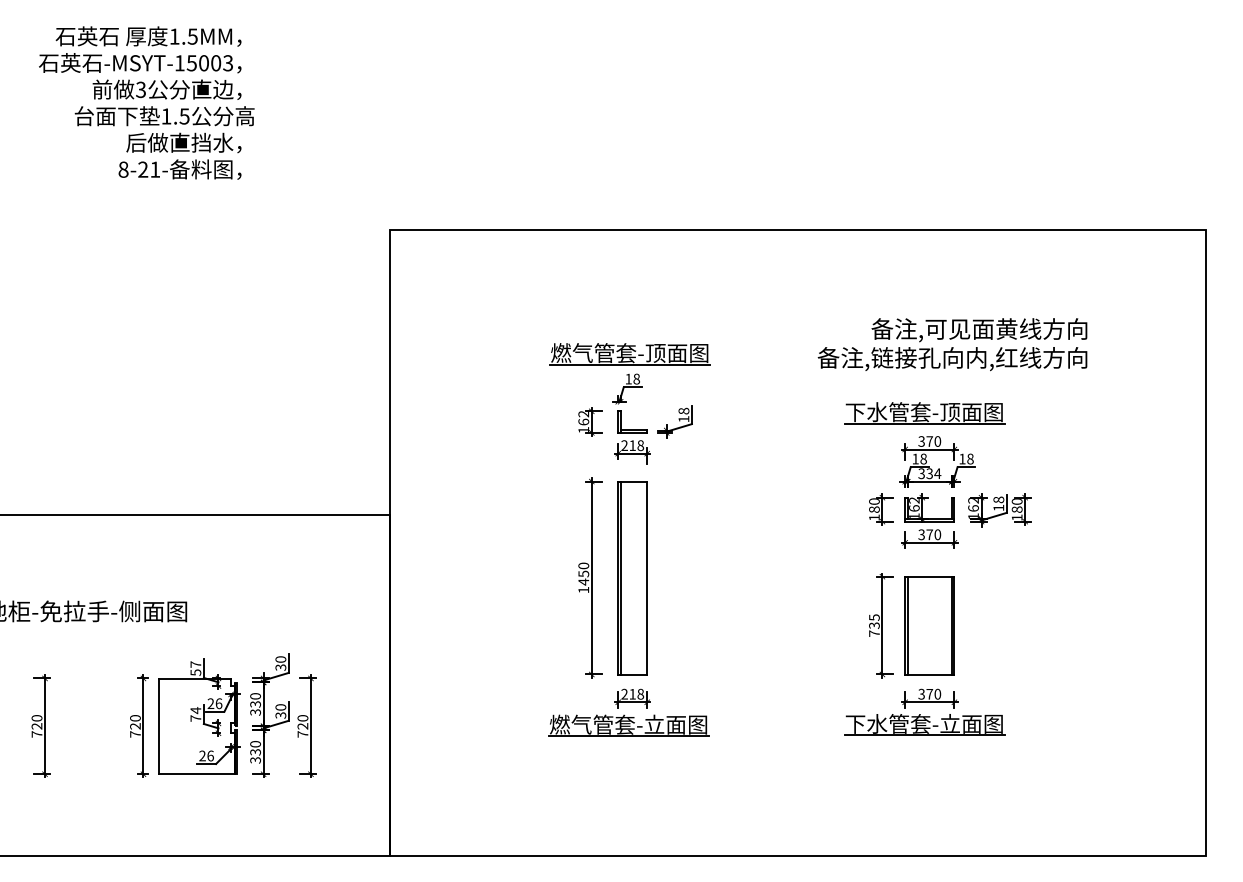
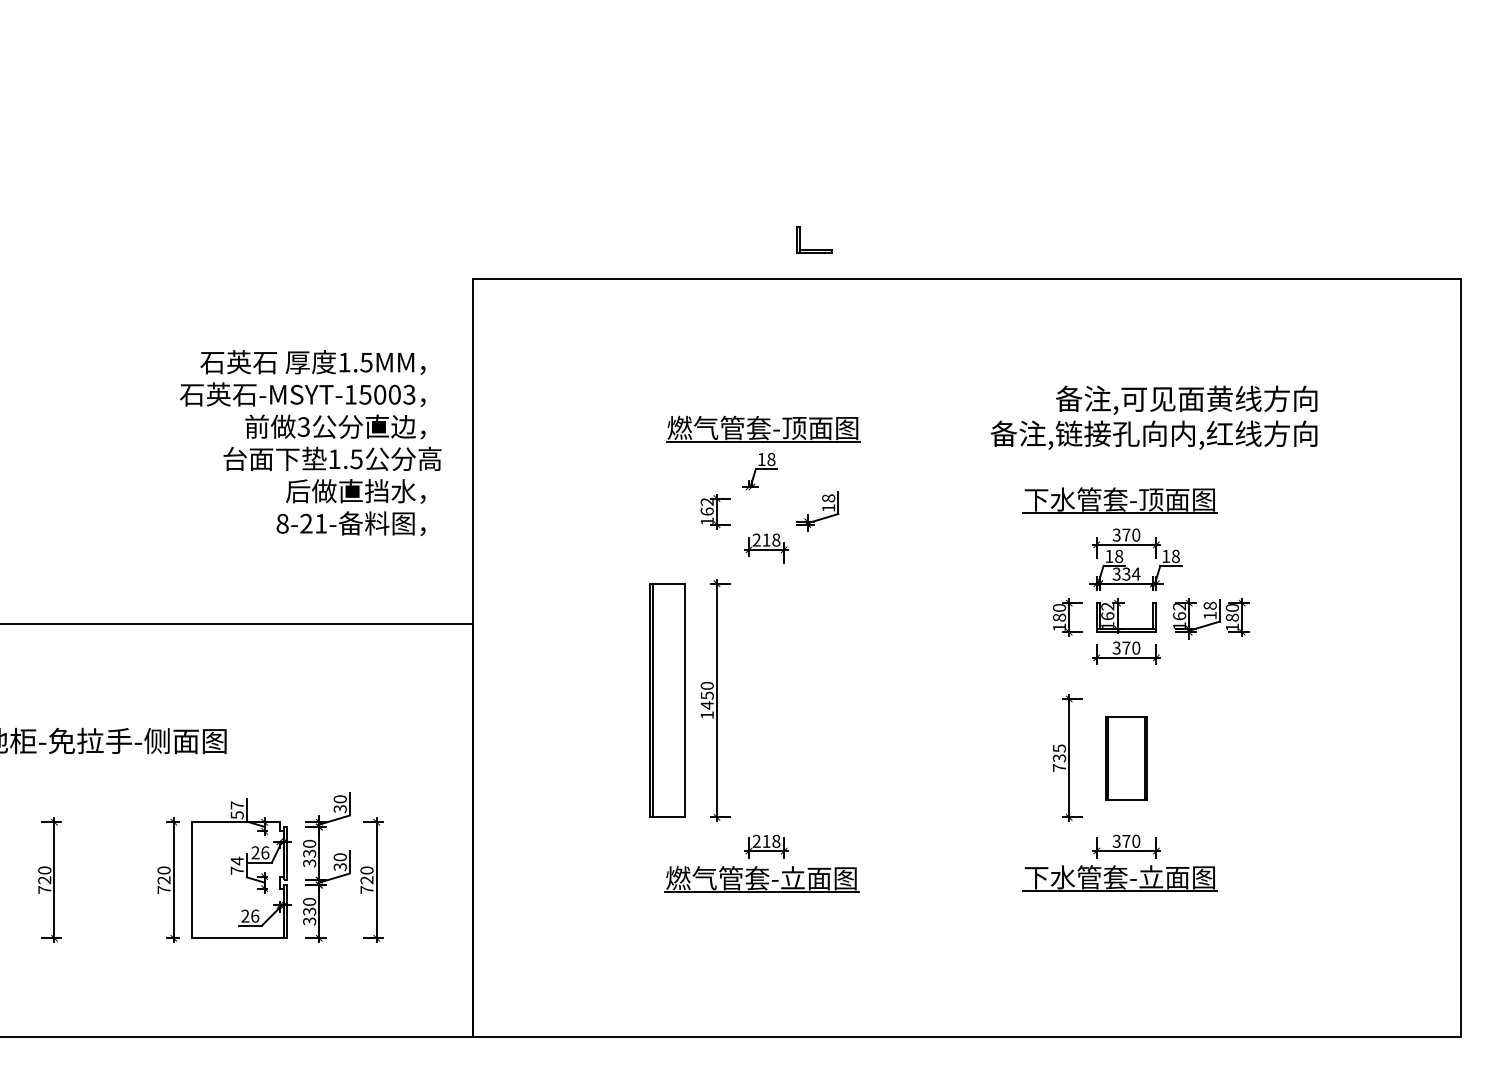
text: (146, 102) -> (310, 442), moved
part: (632, 430) -> (814, 249), moved
part: (632, 577) -> (667, 700), moved
part: (929, 625) -> (1126, 757), size x0.7

